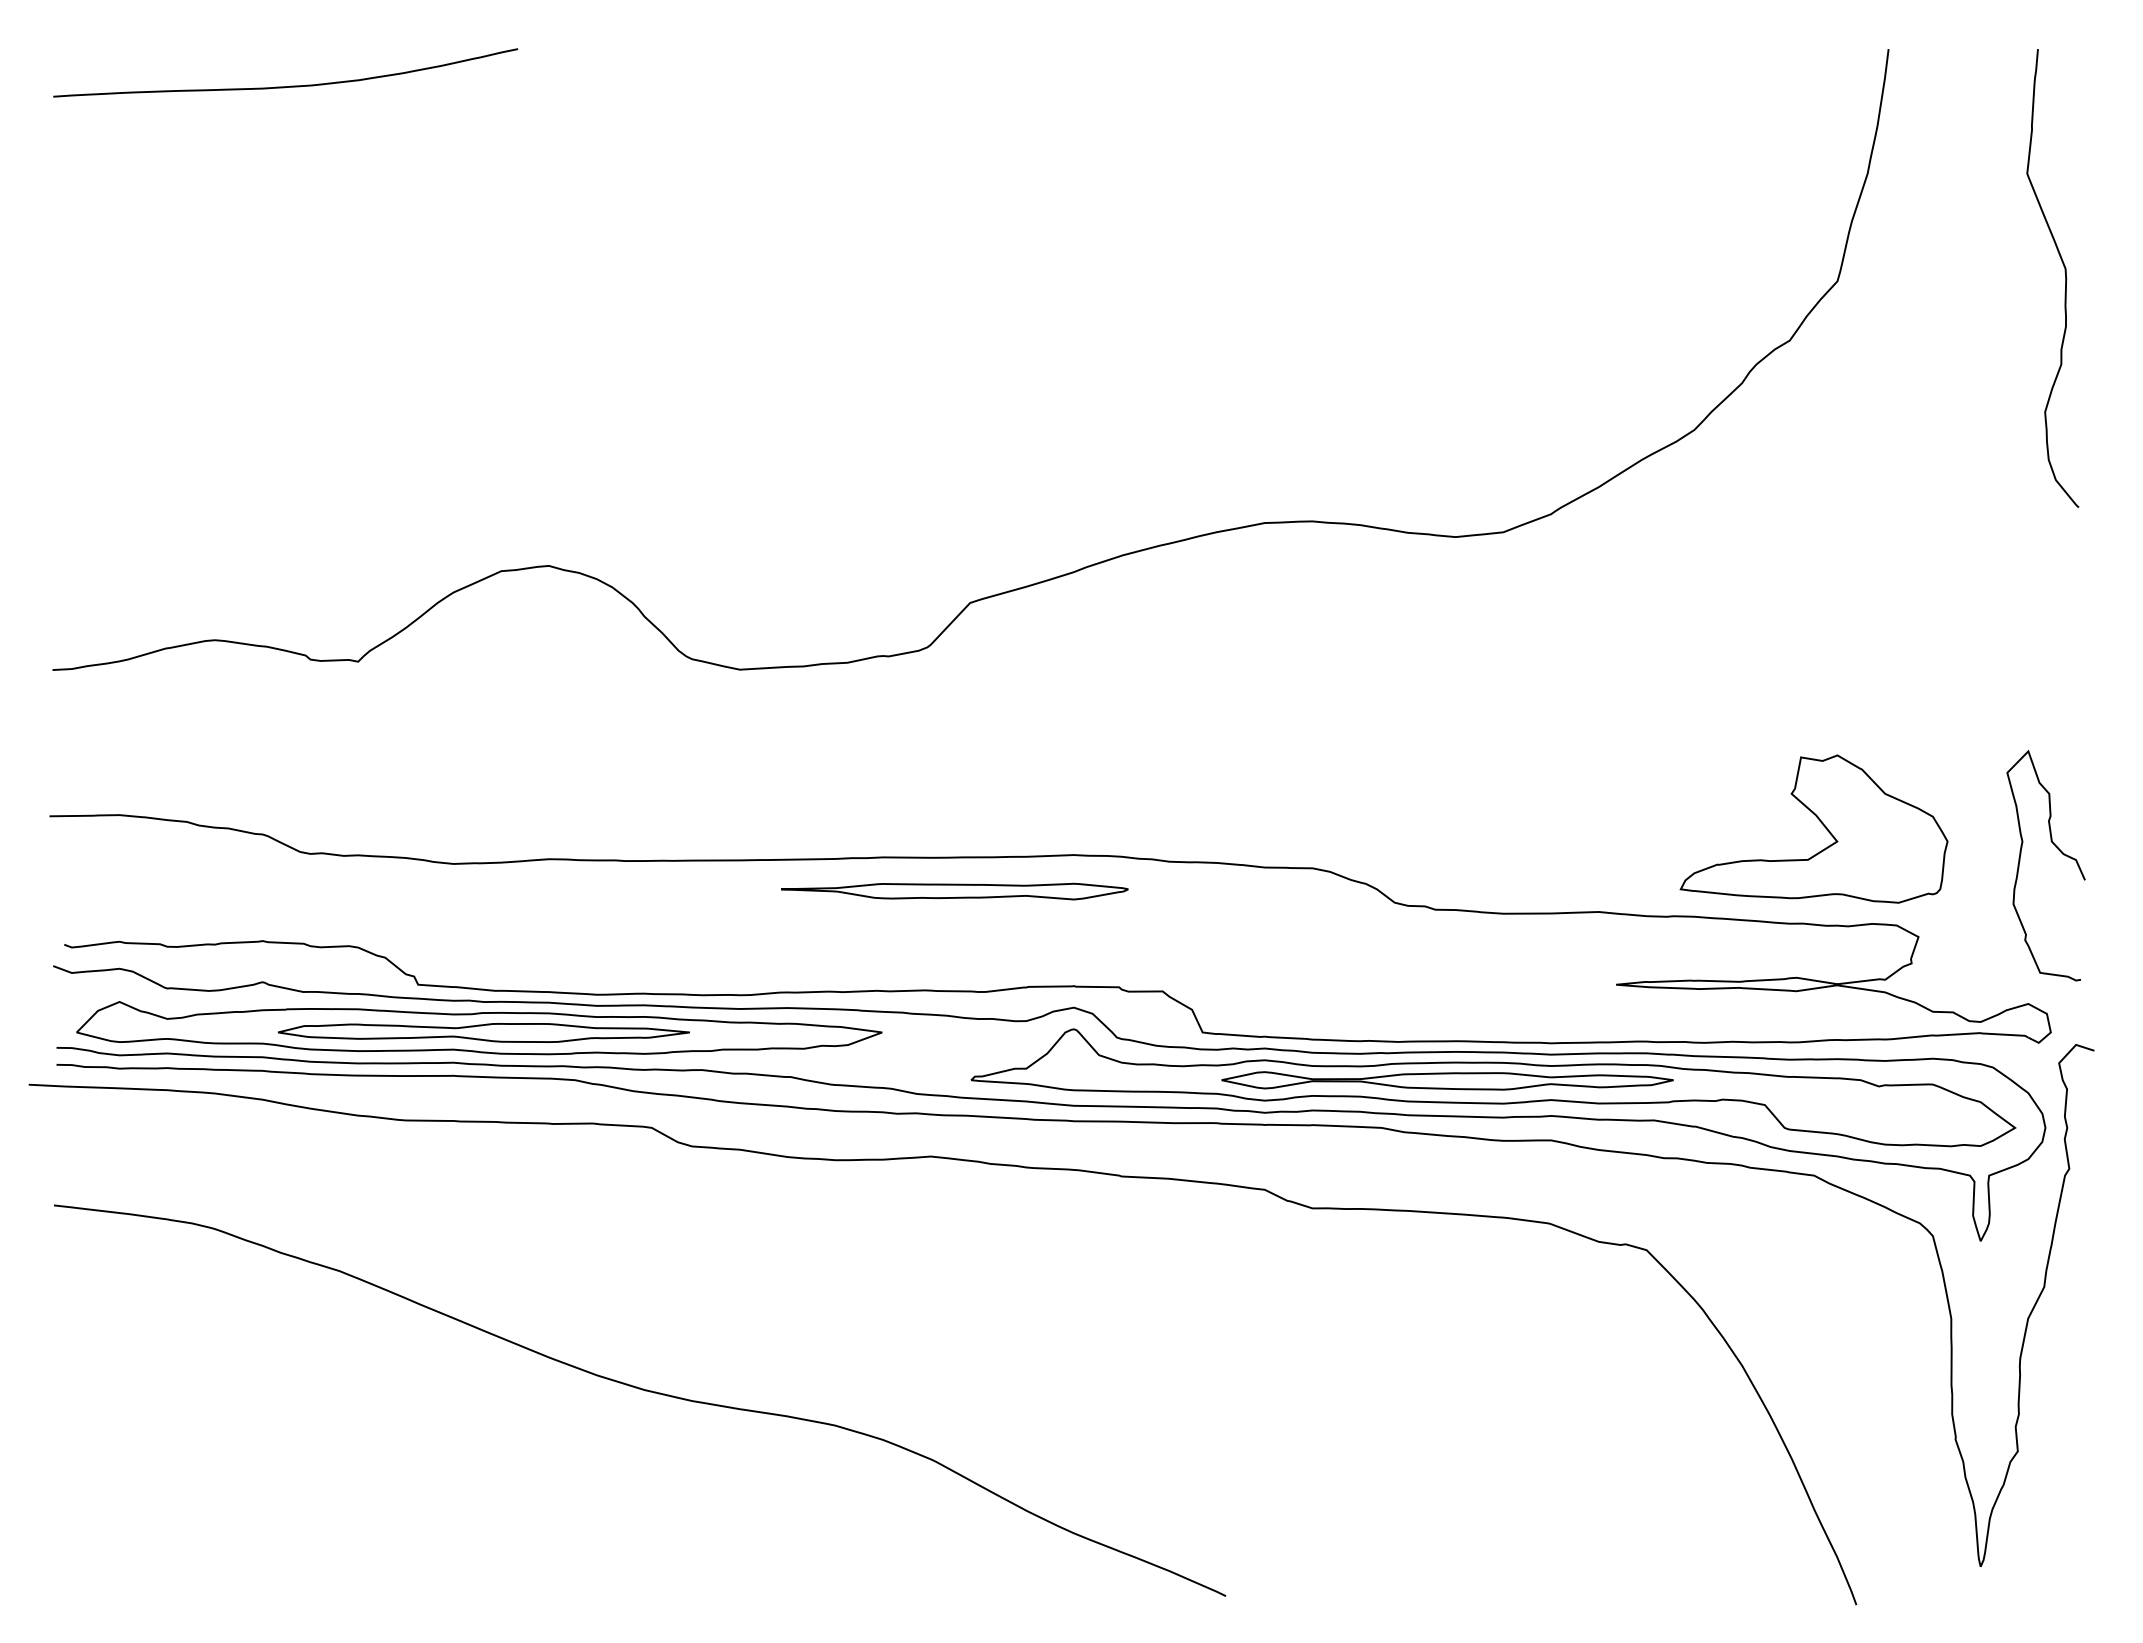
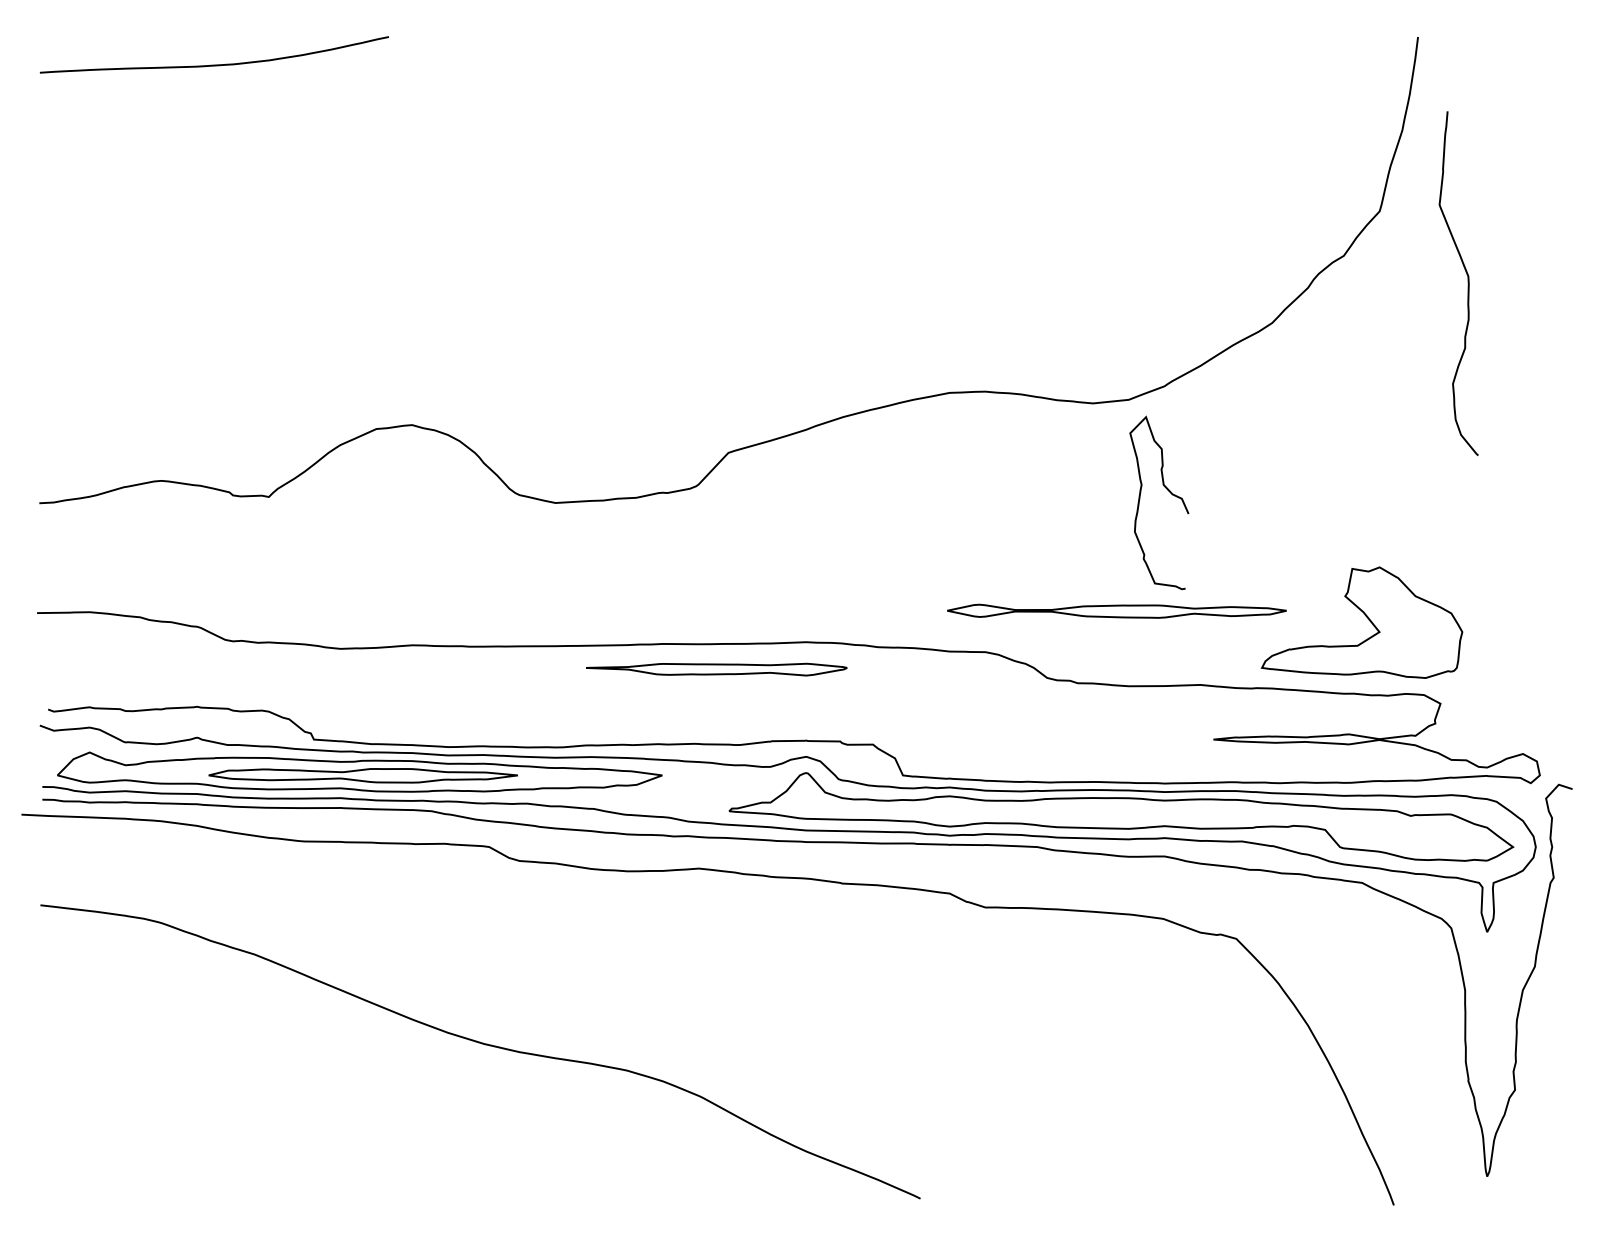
curve: (2065, 278) -> (1468, 283), moved
curve: (2059, 851) -> (1169, 492), moved
part: (1447, 1080) -> (1116, 610), moved

